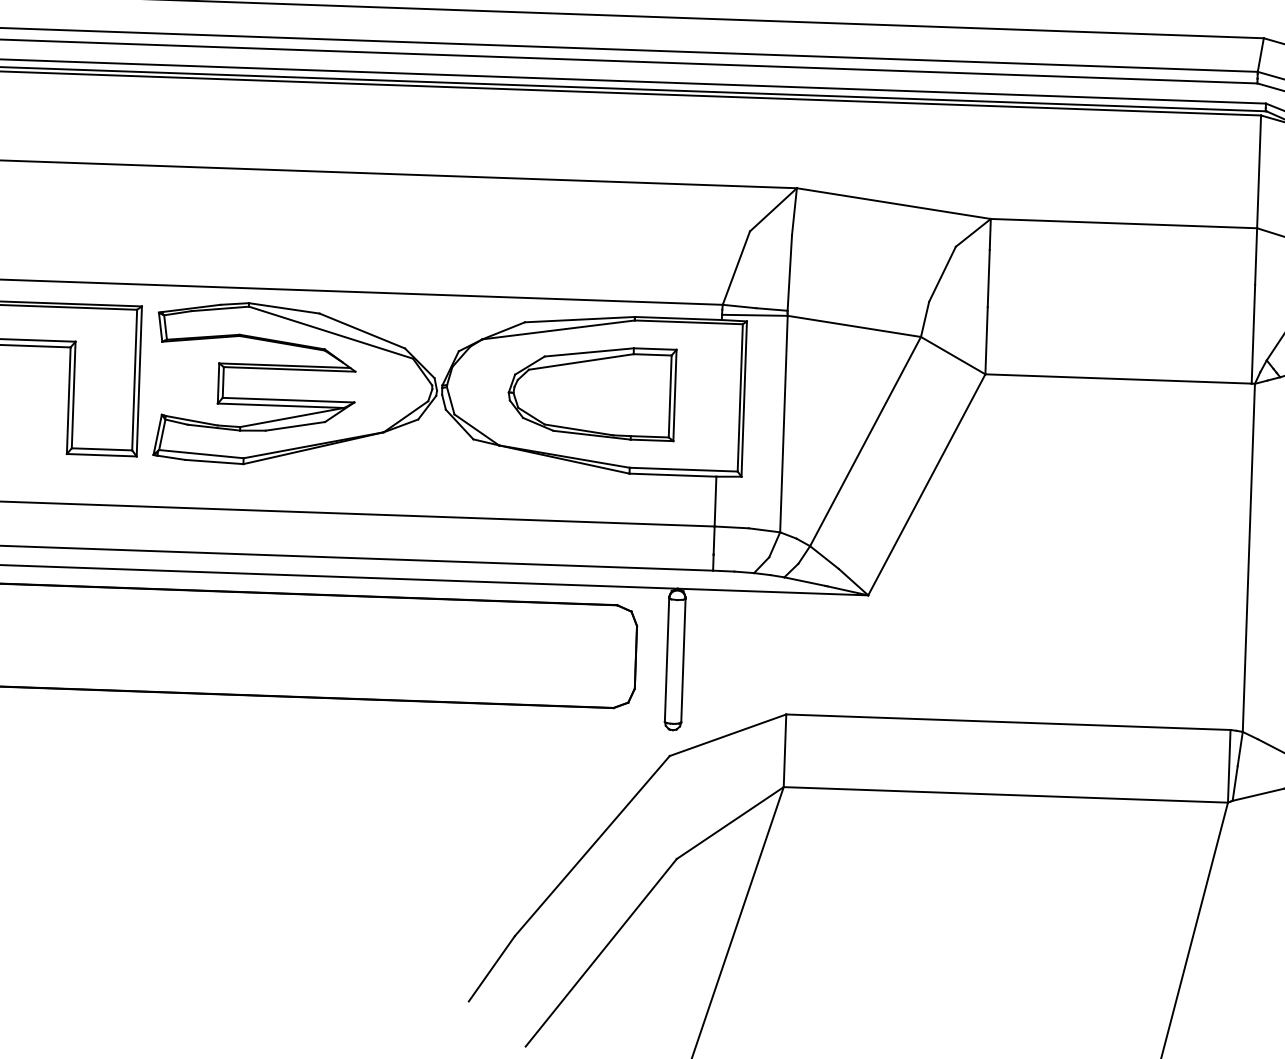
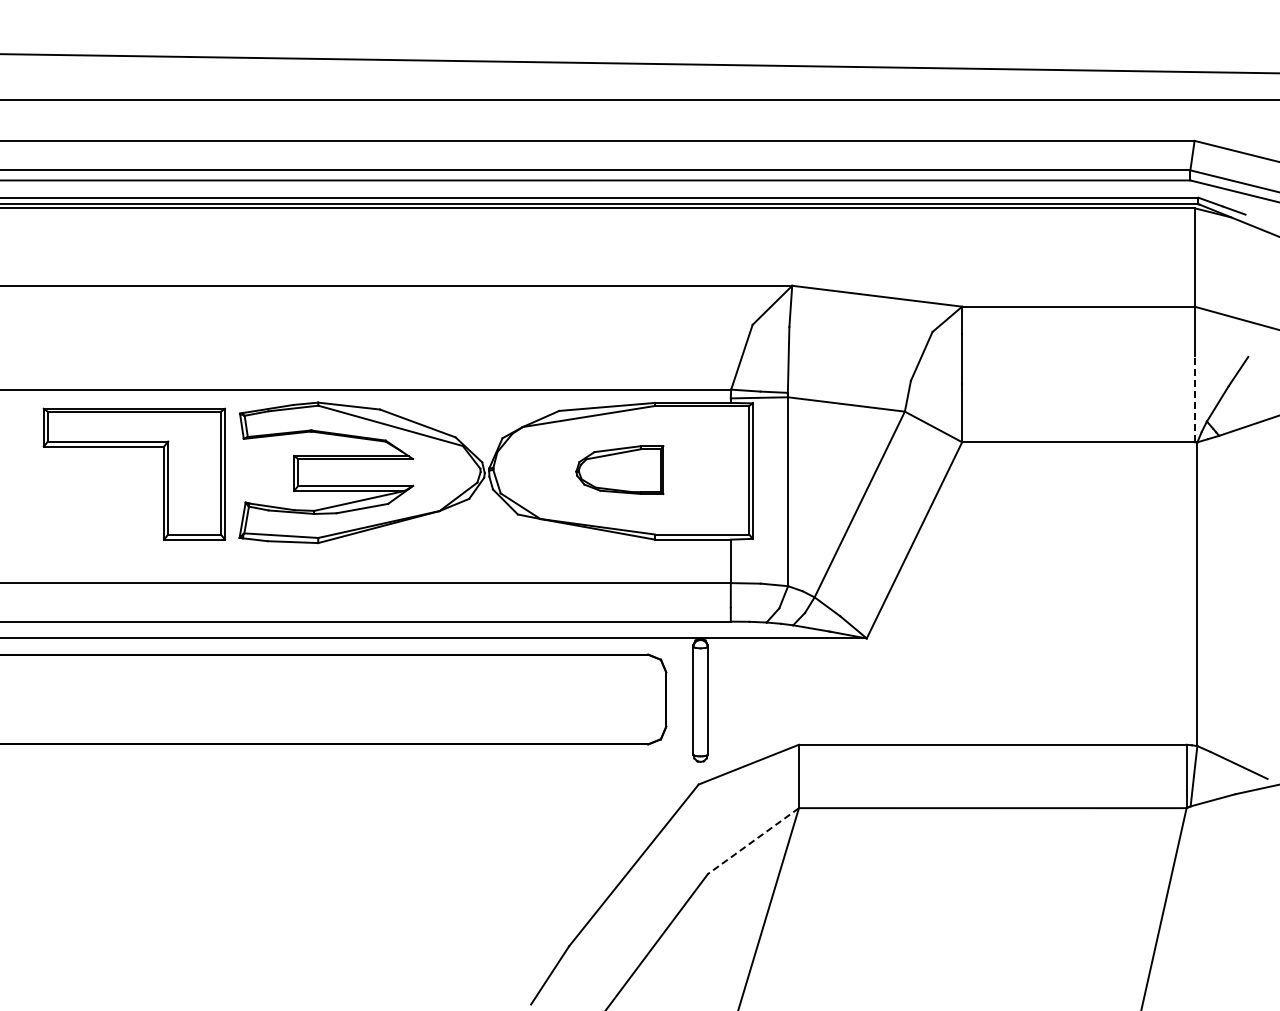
line: (1253, 333) -> (1194, 398), solid -> dashed
part: (591, 391) -> (619, 469), size x0.6
line: (730, 823) -> (753, 841), solid -> dashed

